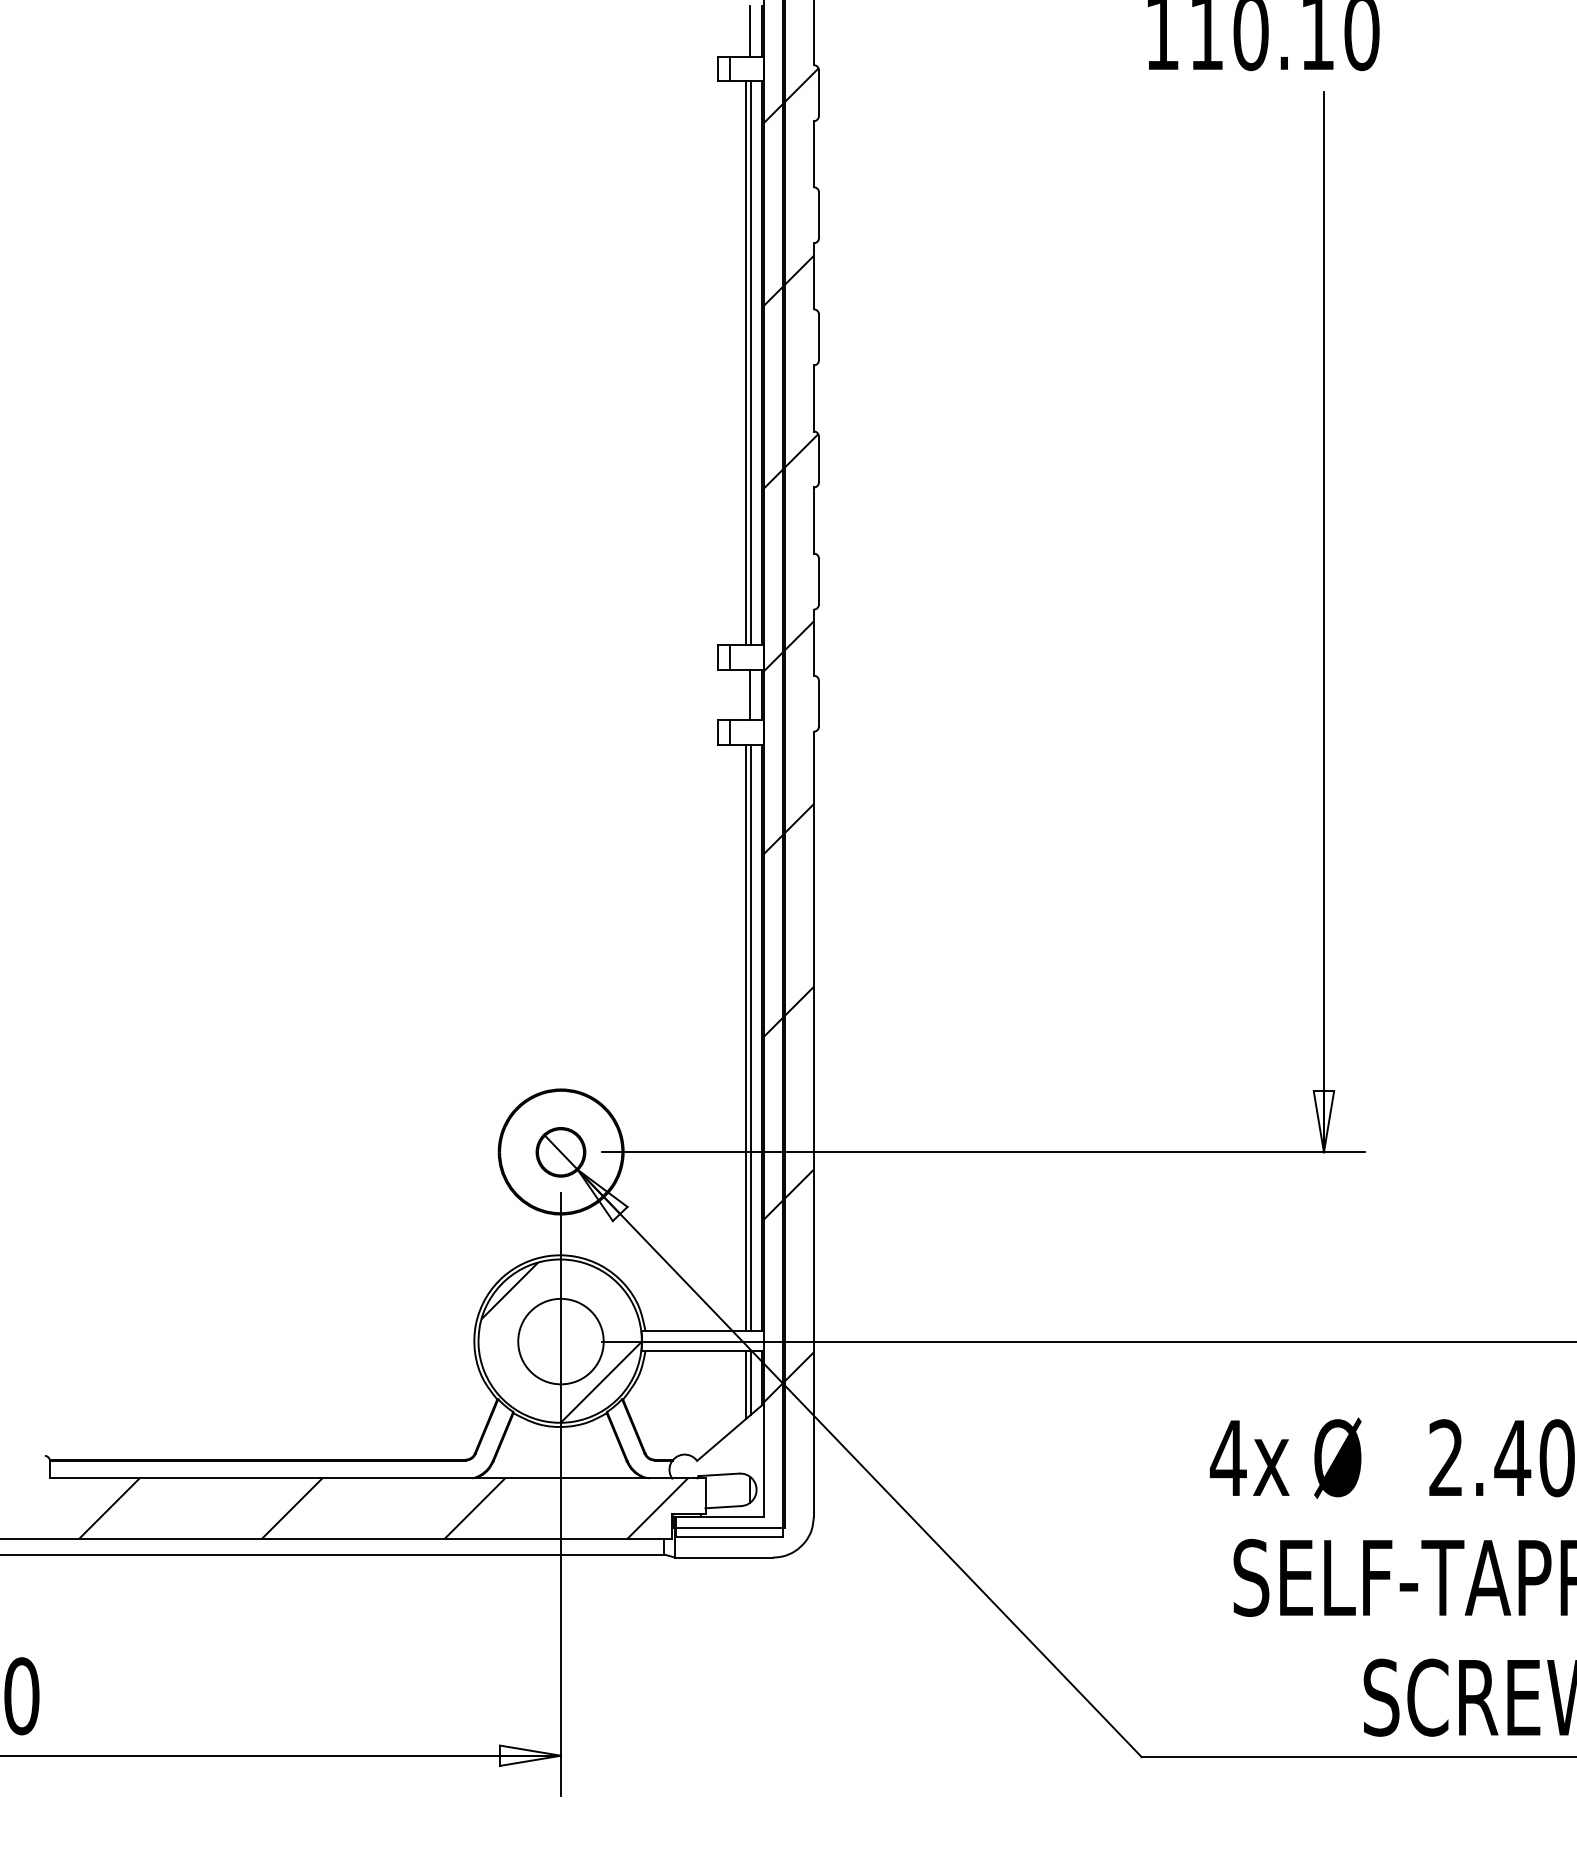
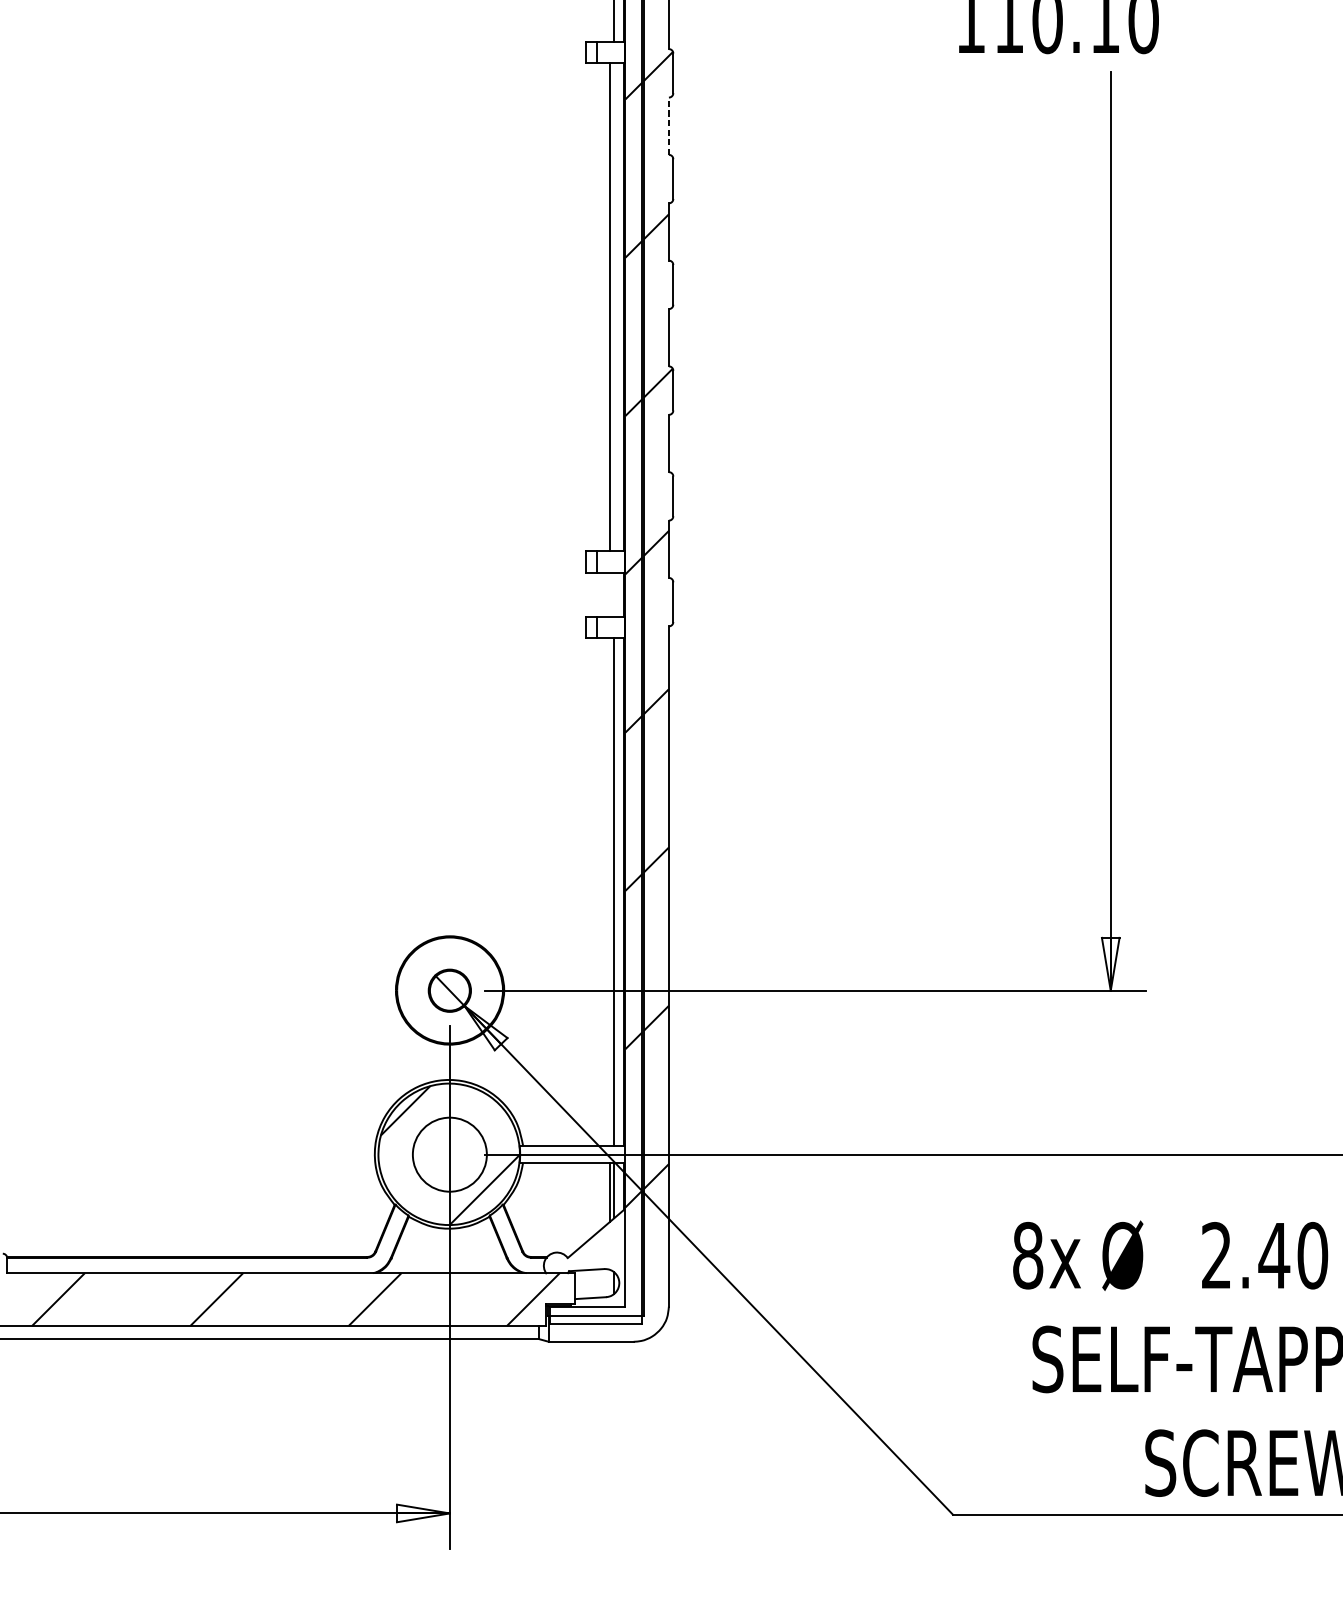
line: (813, 153) -> (668, 125), solid -> dashed
line: (750, 363) -> (614, 307), removed
line: (750, 694) -> (614, 594), removed
line: (745, 1037) -> (609, 891), removed
text: (1227, 1458) -> (1027, 1255), 4x -> 8x

